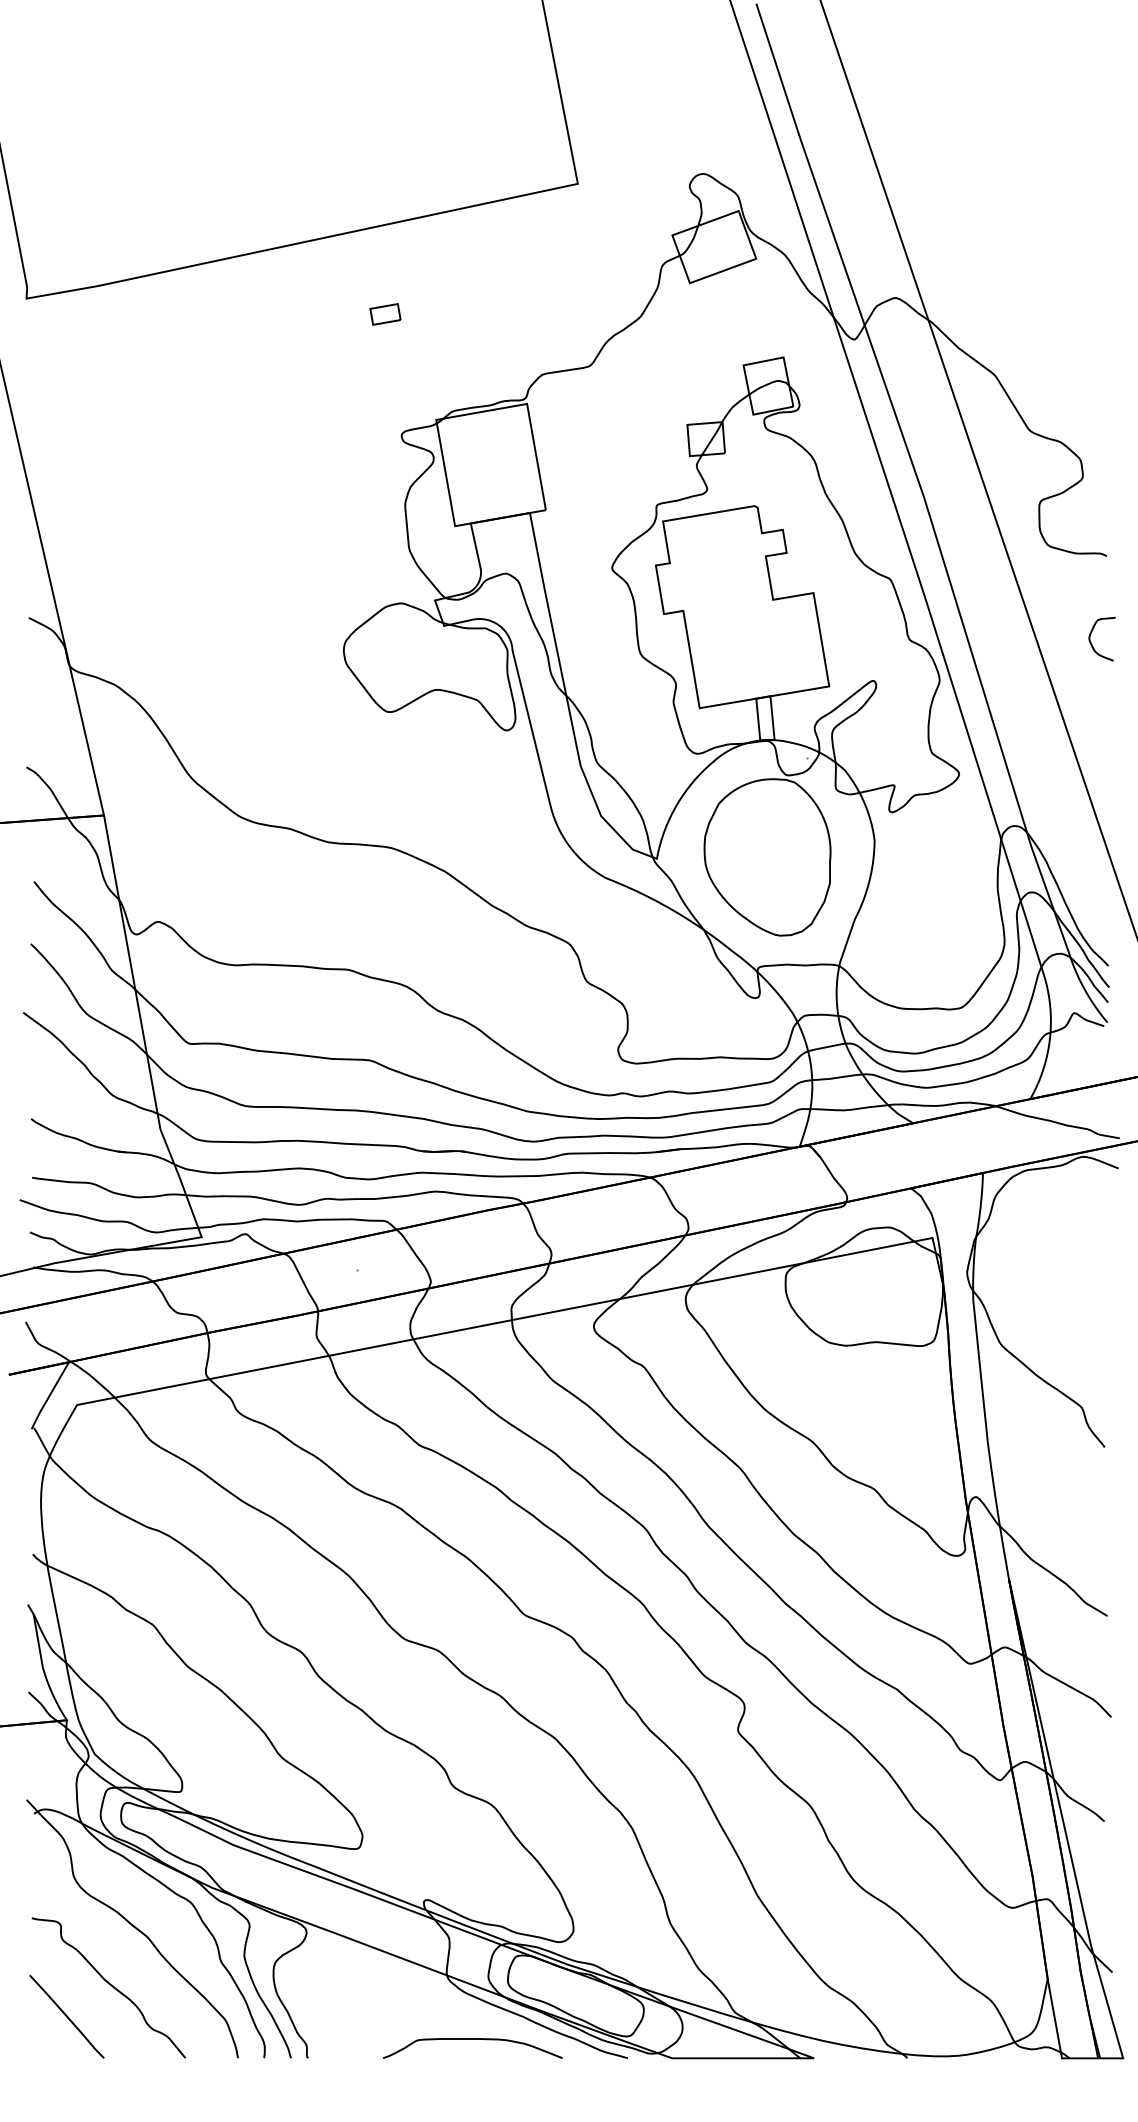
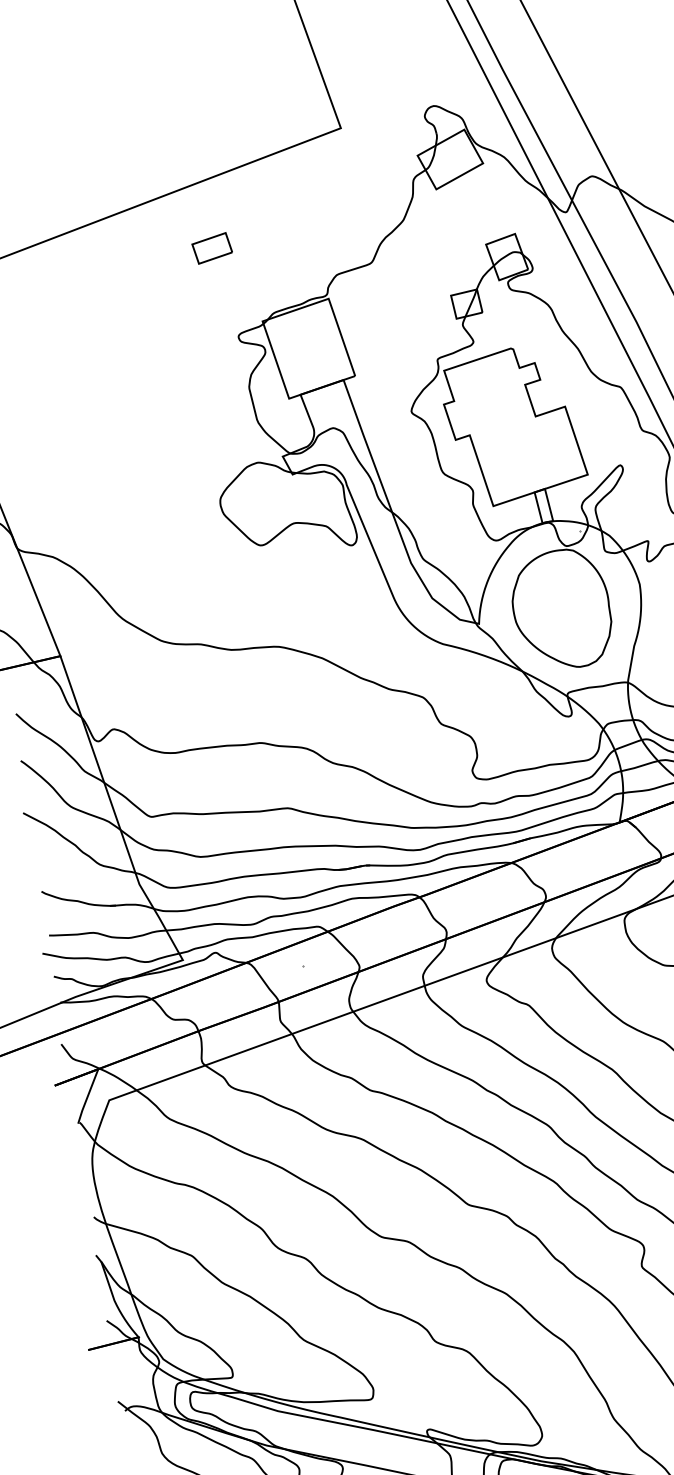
part: (385, 314) -> (212, 248), size x1.67

